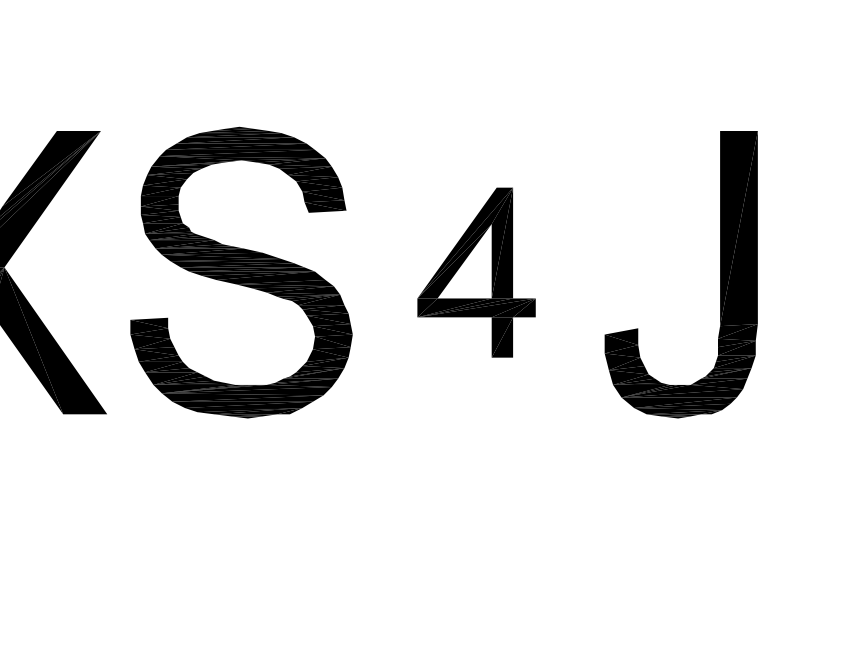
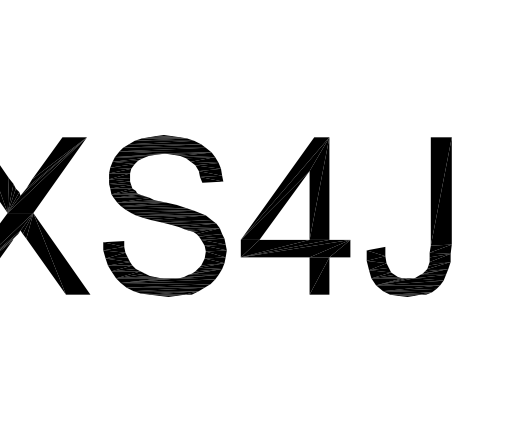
part: (476, 271) -> (295, 215), size x1.67

